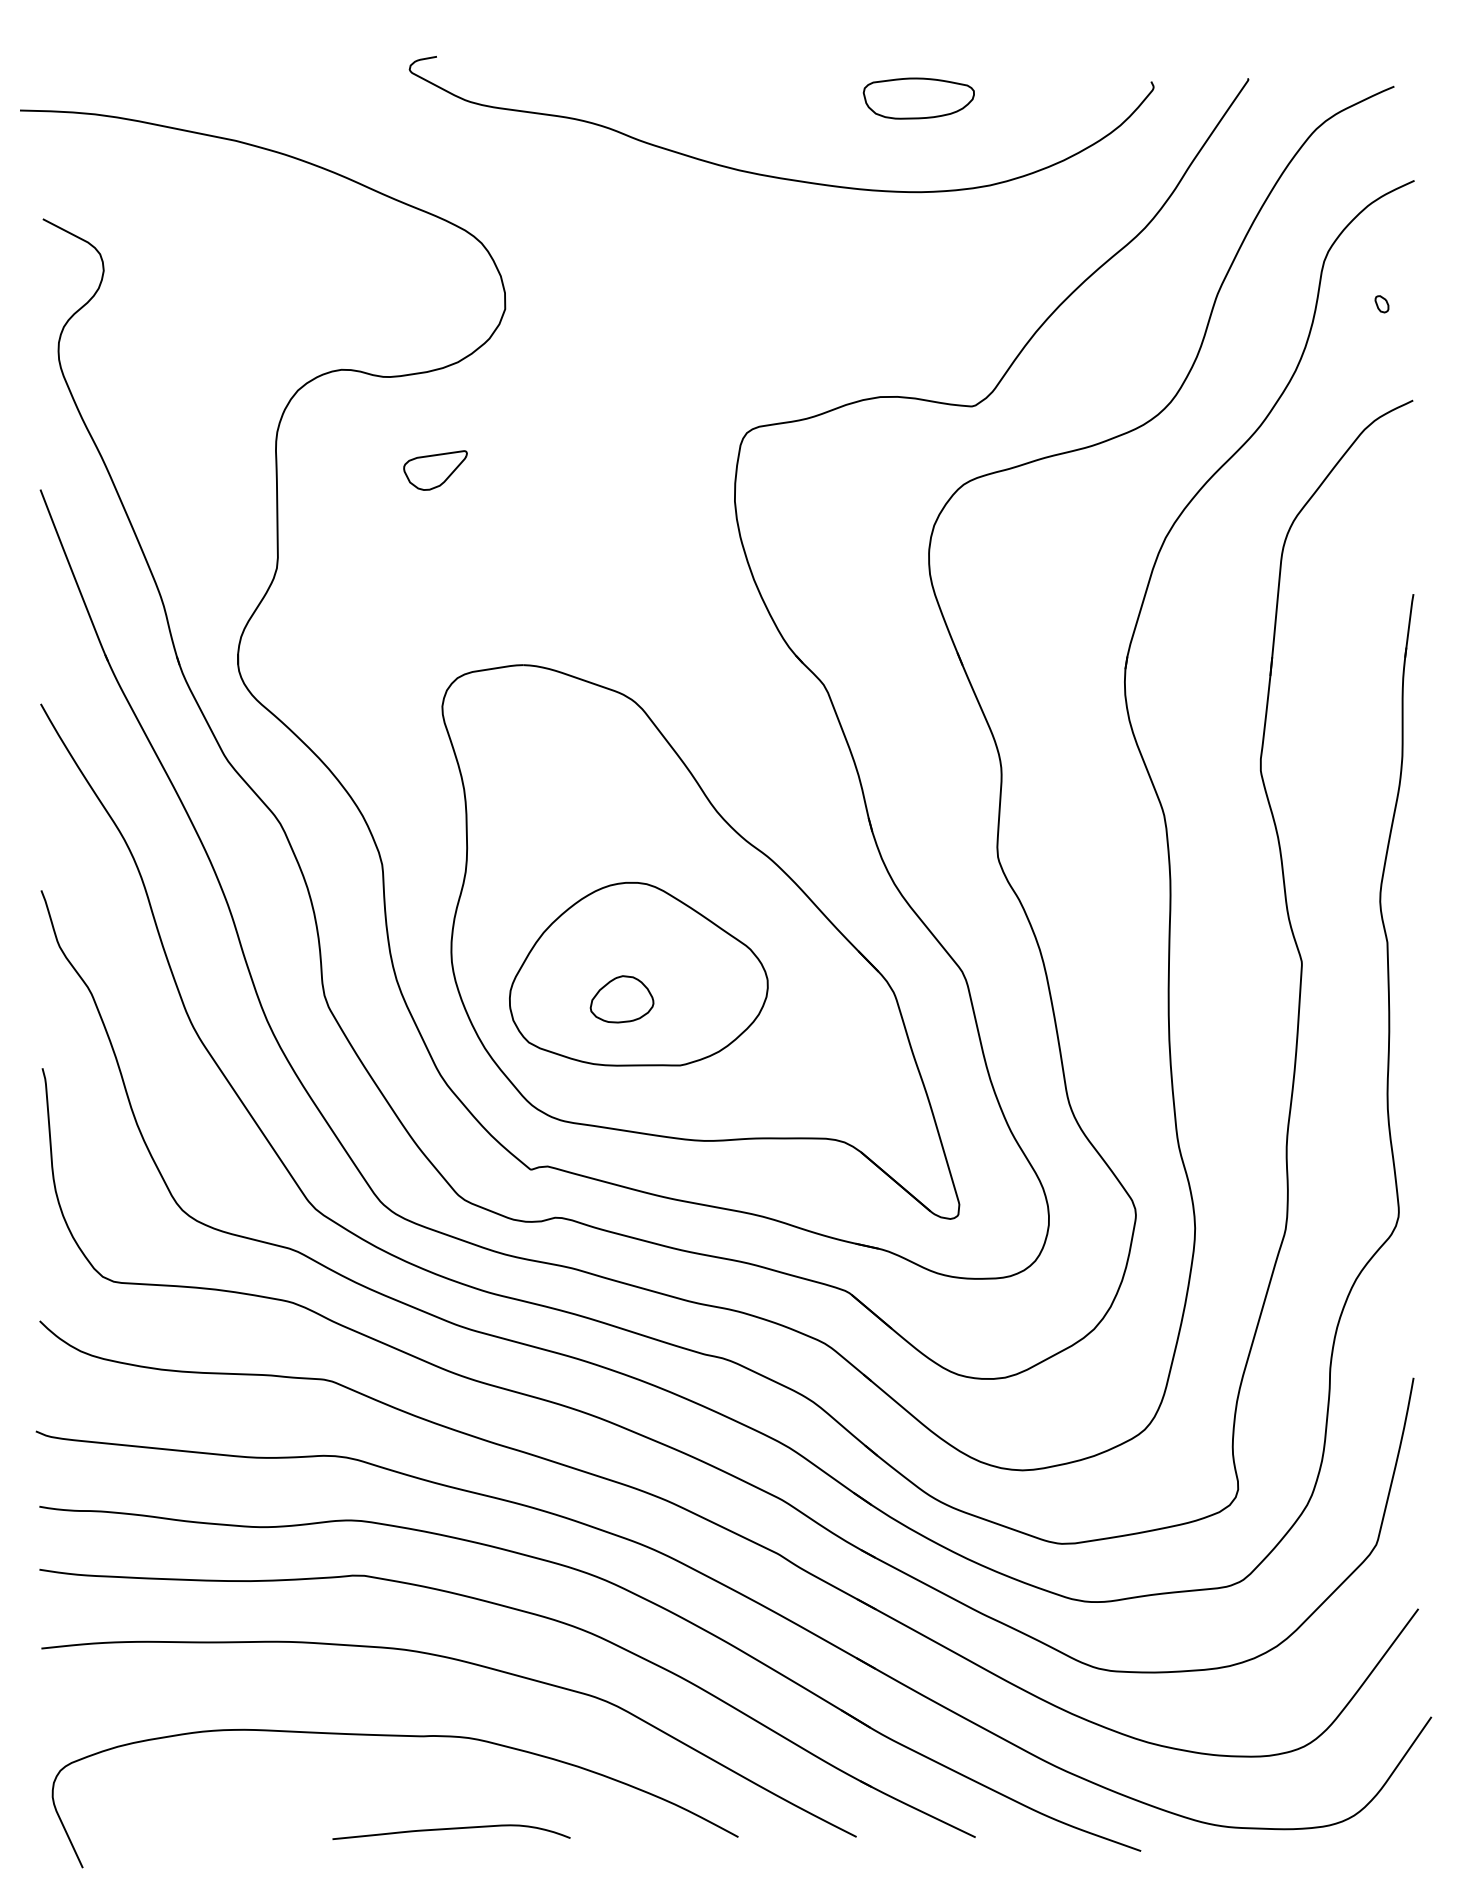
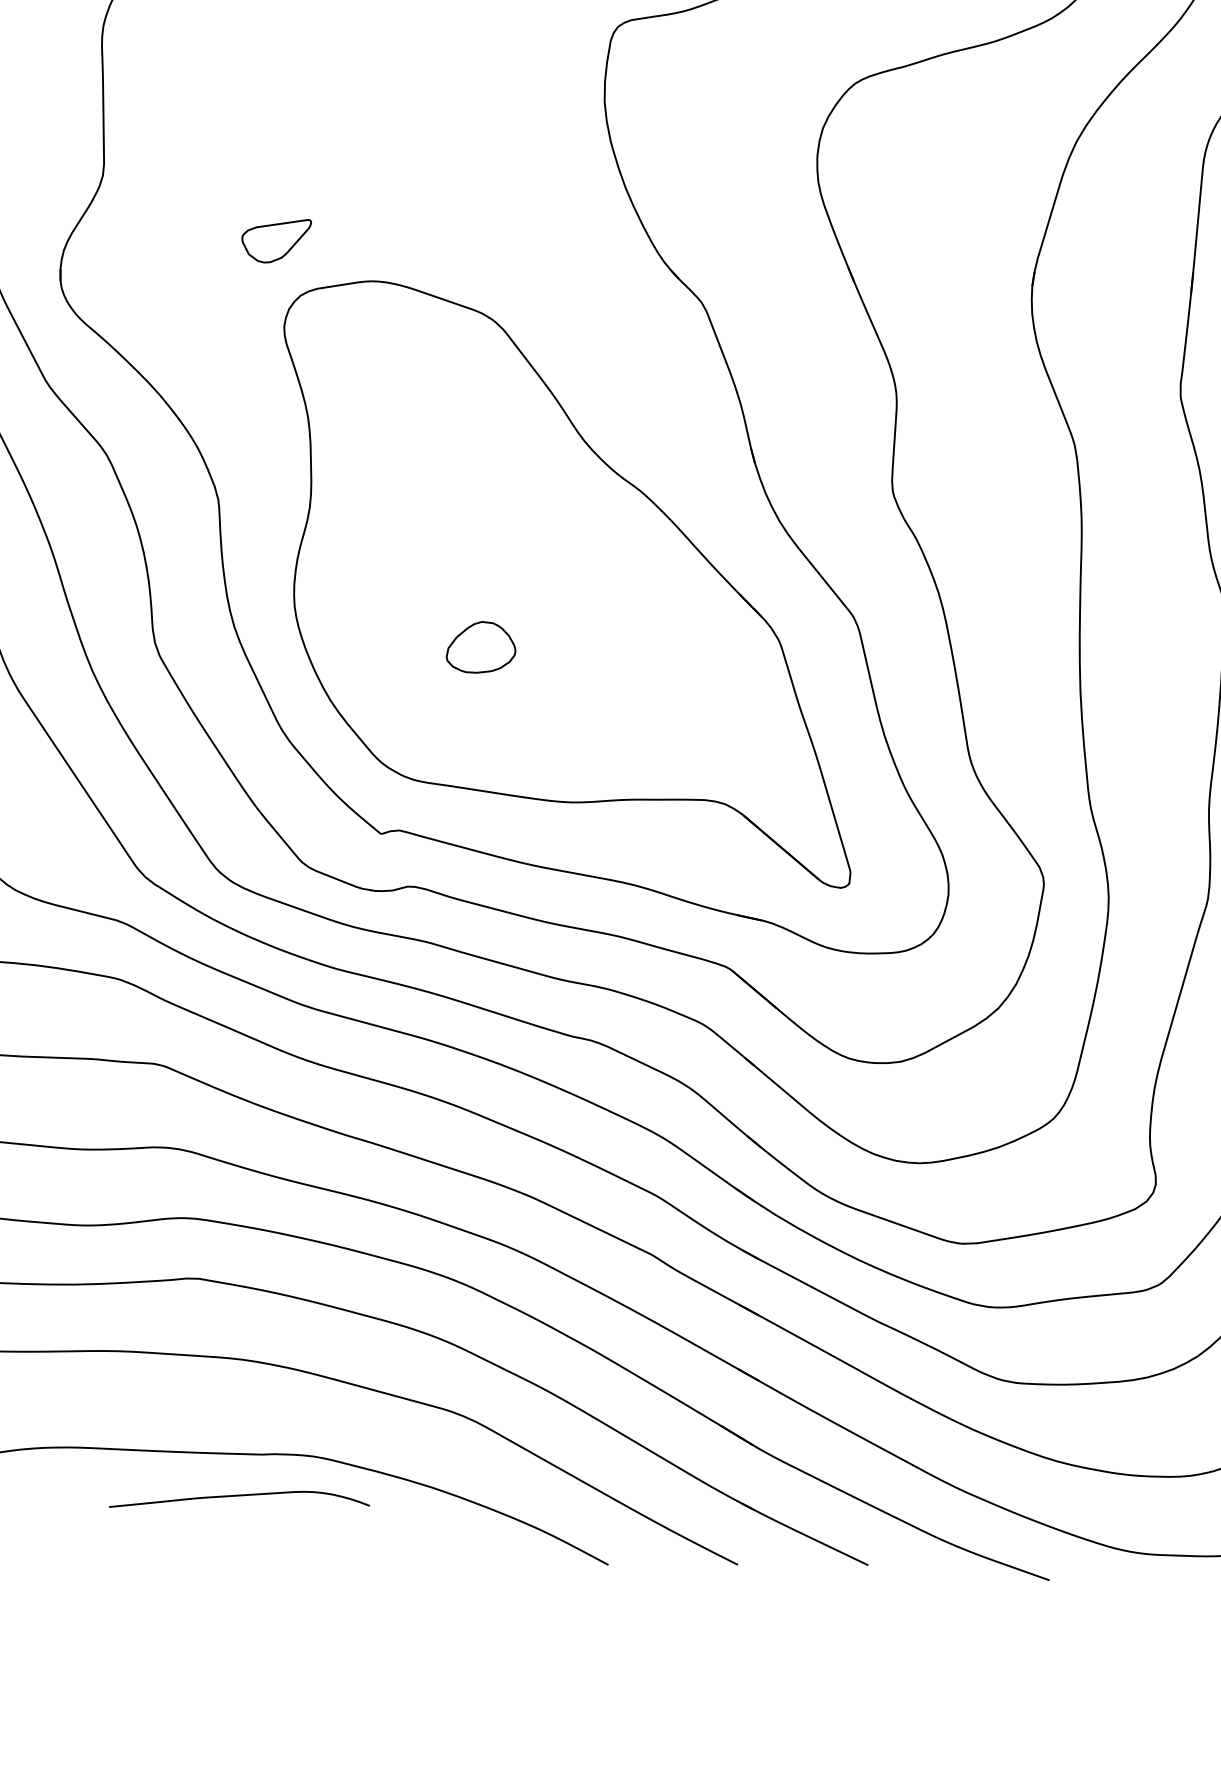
part: (435, 470) -> (276, 241), moved
part: (638, 973) -> (499, 619), removed
curve: (451, 1829) -> (239, 1496), moved

